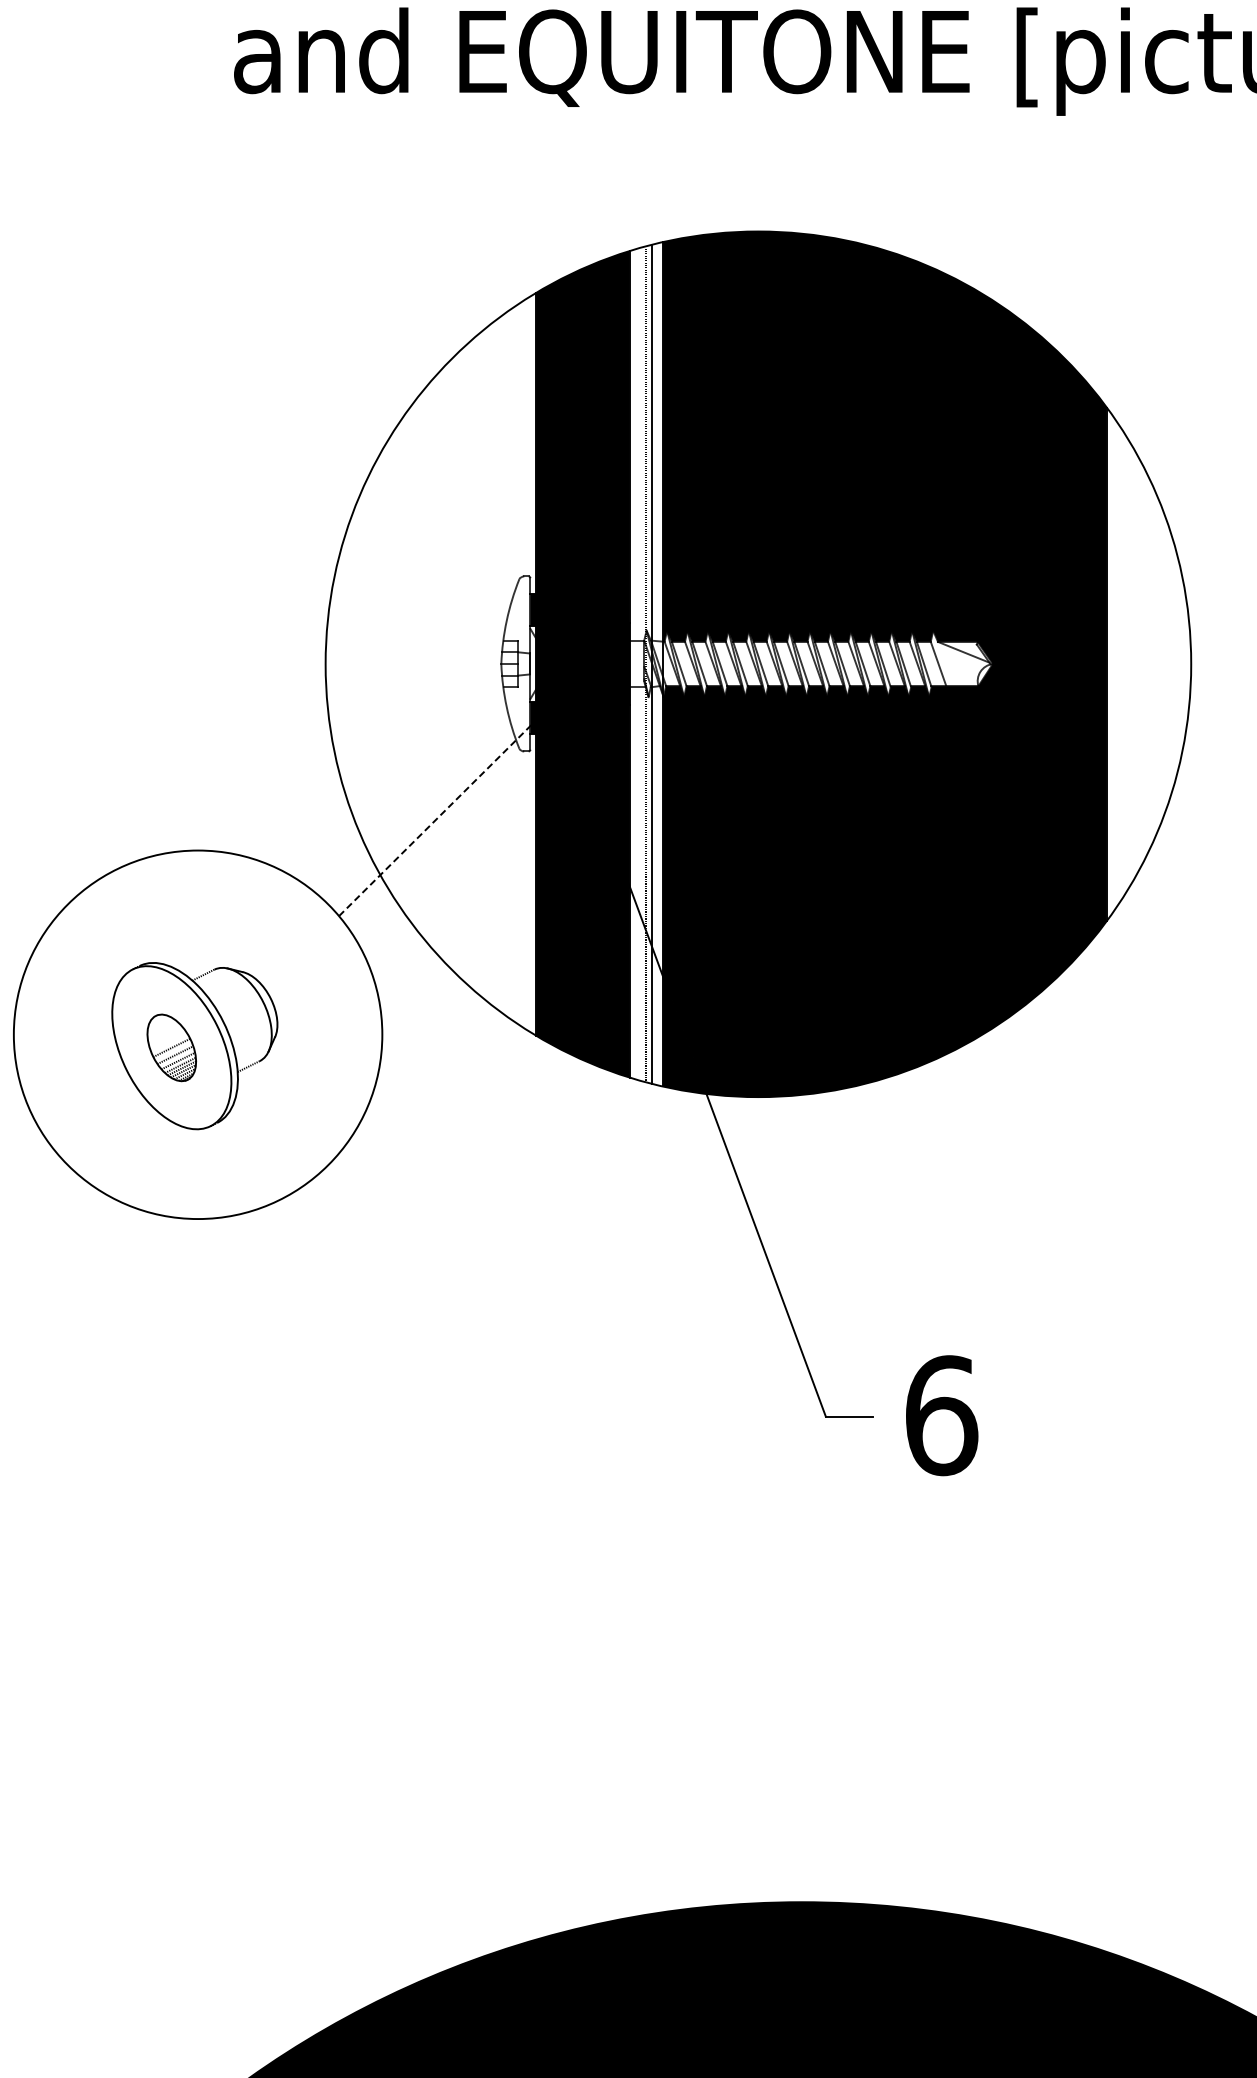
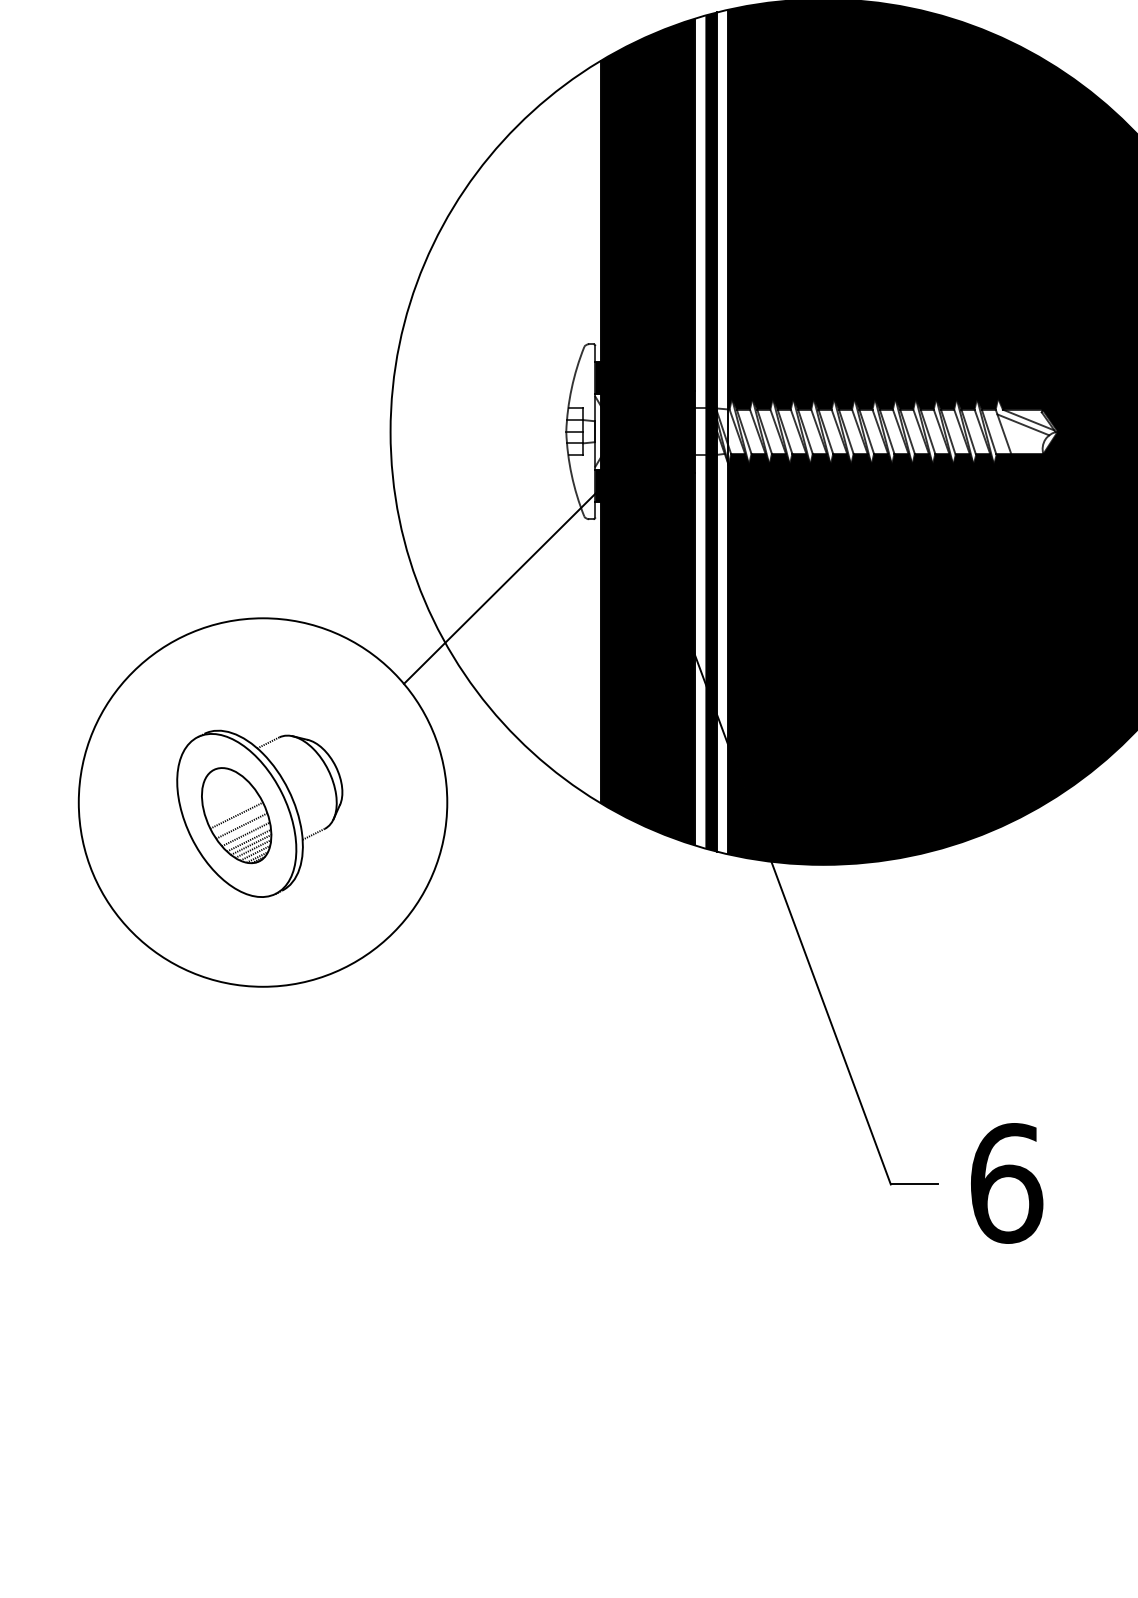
line: (958, 656) -> (1023, 424), added
fill: (646, 663) -> (711, 431), added
line: (436, 819) -> (501, 587), dashed -> solid
part: (171, 1047) -> (236, 815), size x1.43

